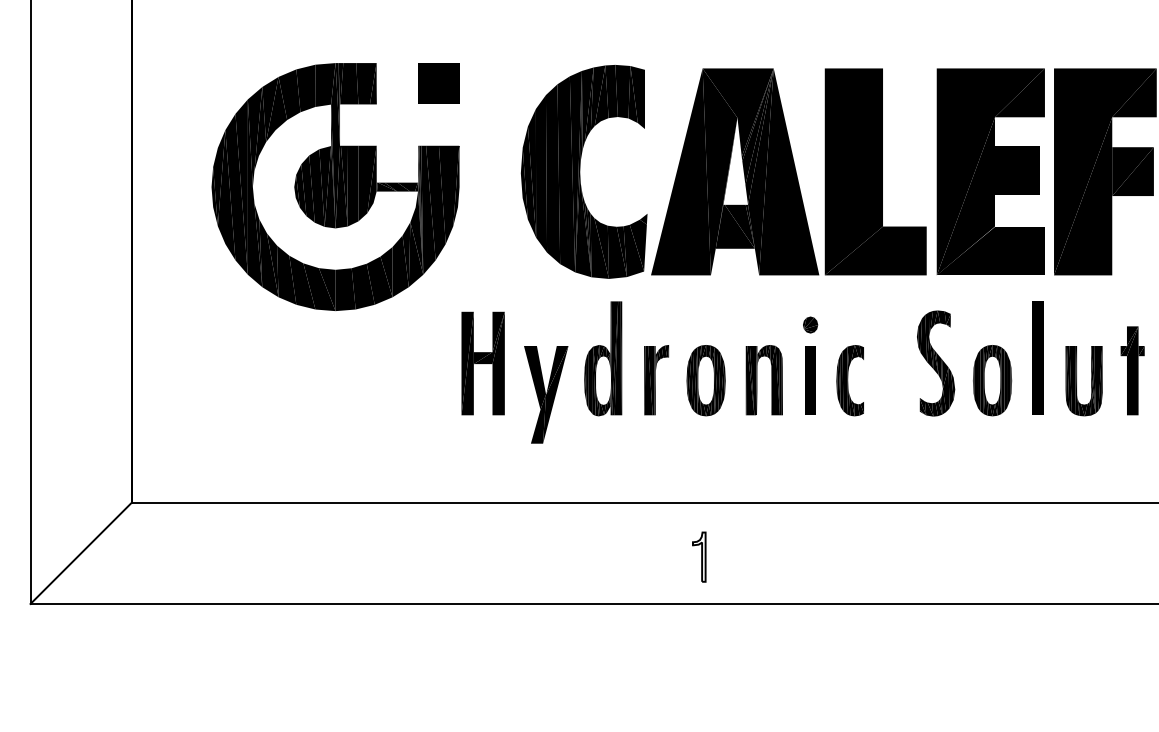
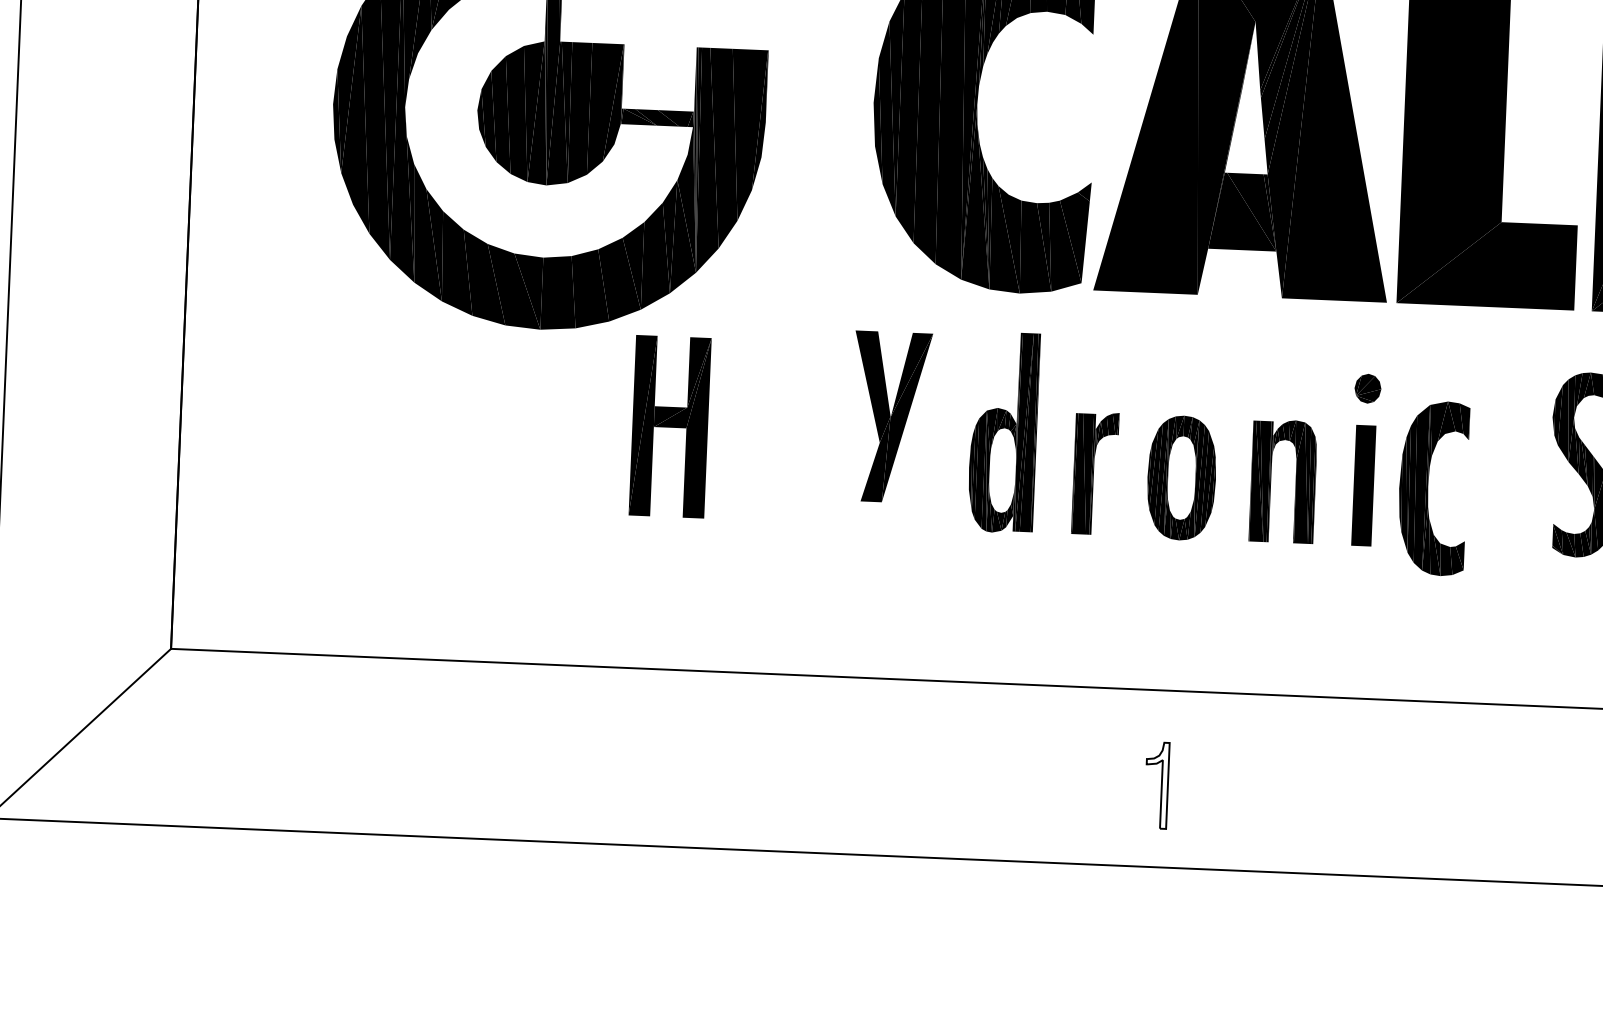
part: (482, 363) -> (668, 426), moved
part: (849, 380) -> (1431, 488), size x1.4
part: (546, 394) -> (891, 416), moved

